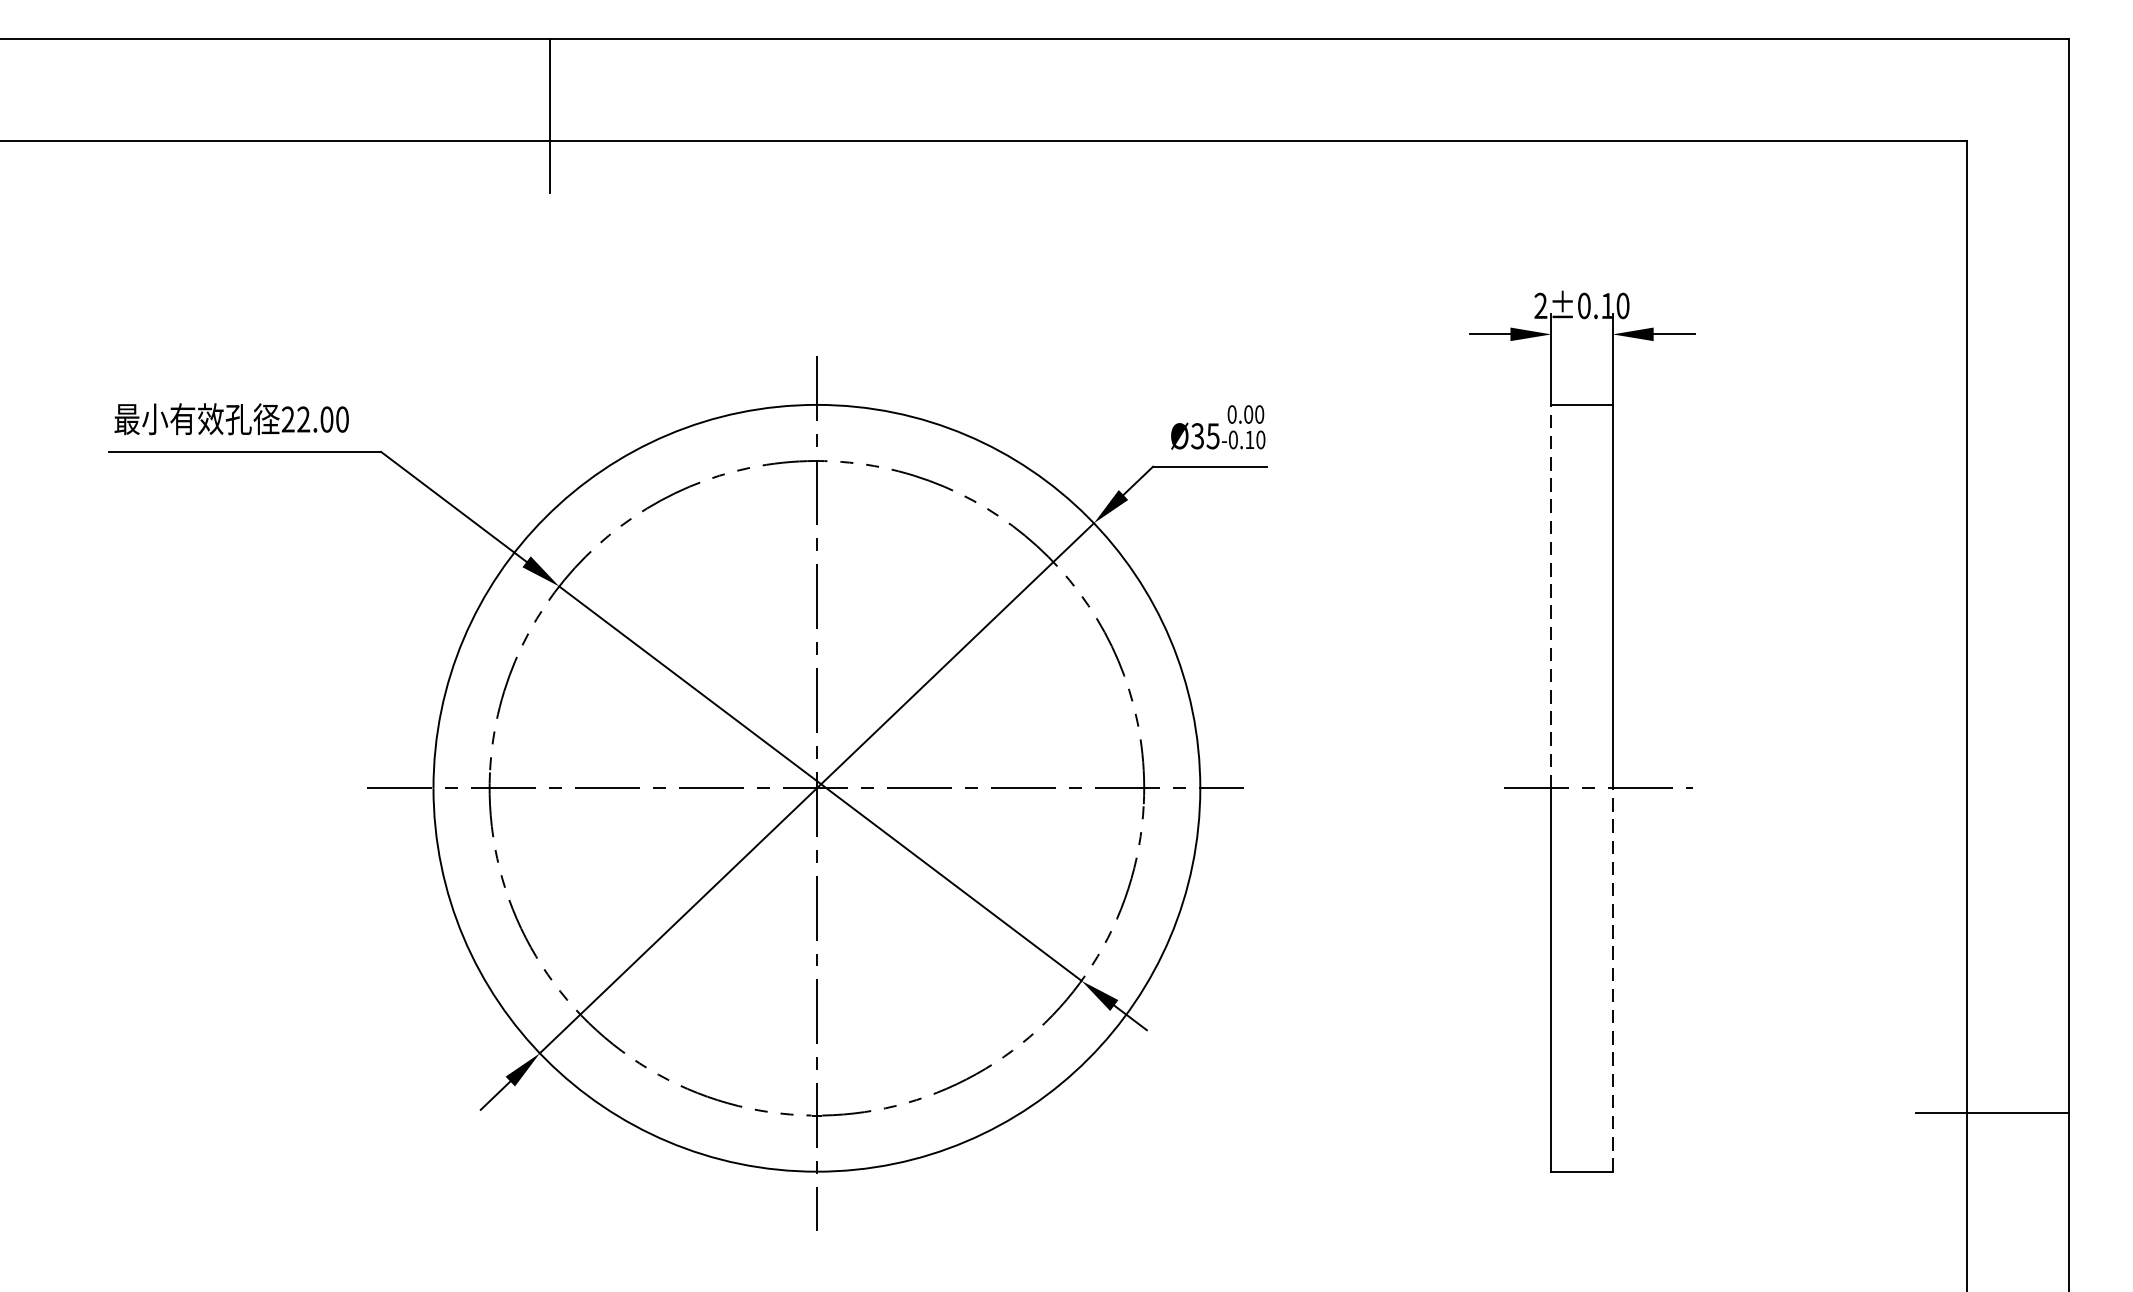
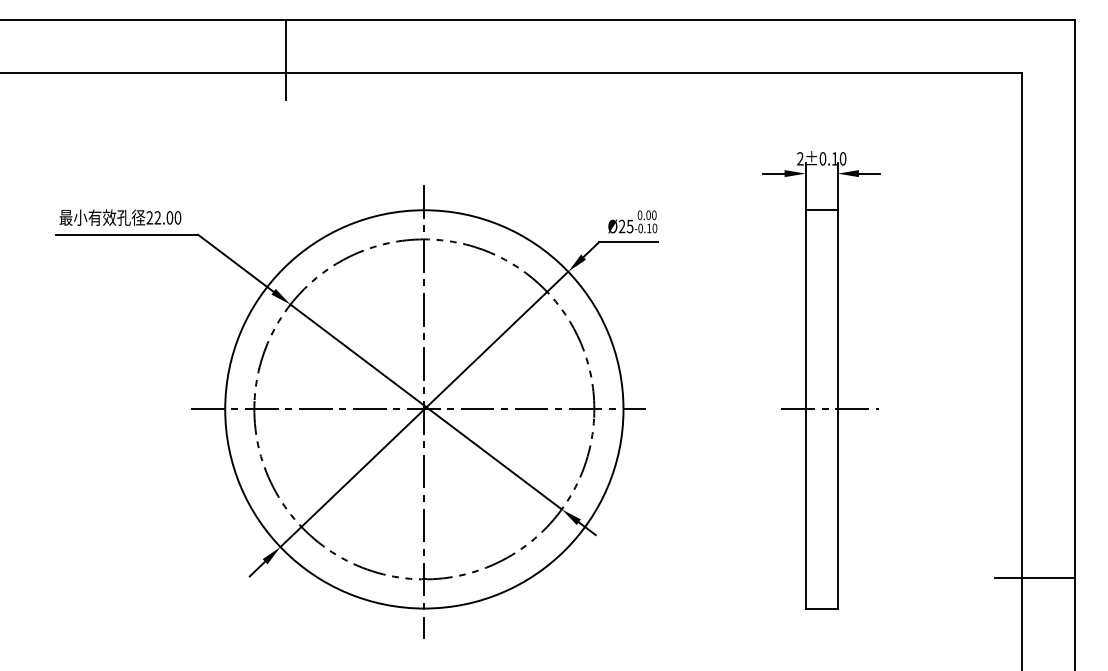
text: (1196, 436) -> (621, 226), Ø35 -> Ø25
line: (1550, 595) -> (805, 309), dashed -> solid
line: (1612, 979) -> (837, 508), dashed -> solid

